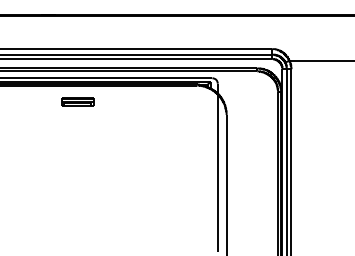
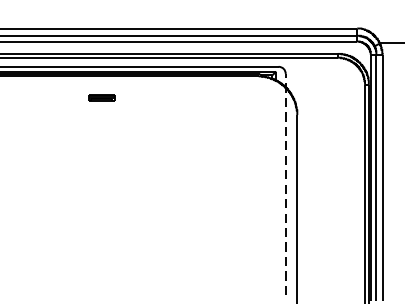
part: (77, 101) -> (101, 97), size x0.6
line: (217, 167) -> (285, 184), solid -> dashed

